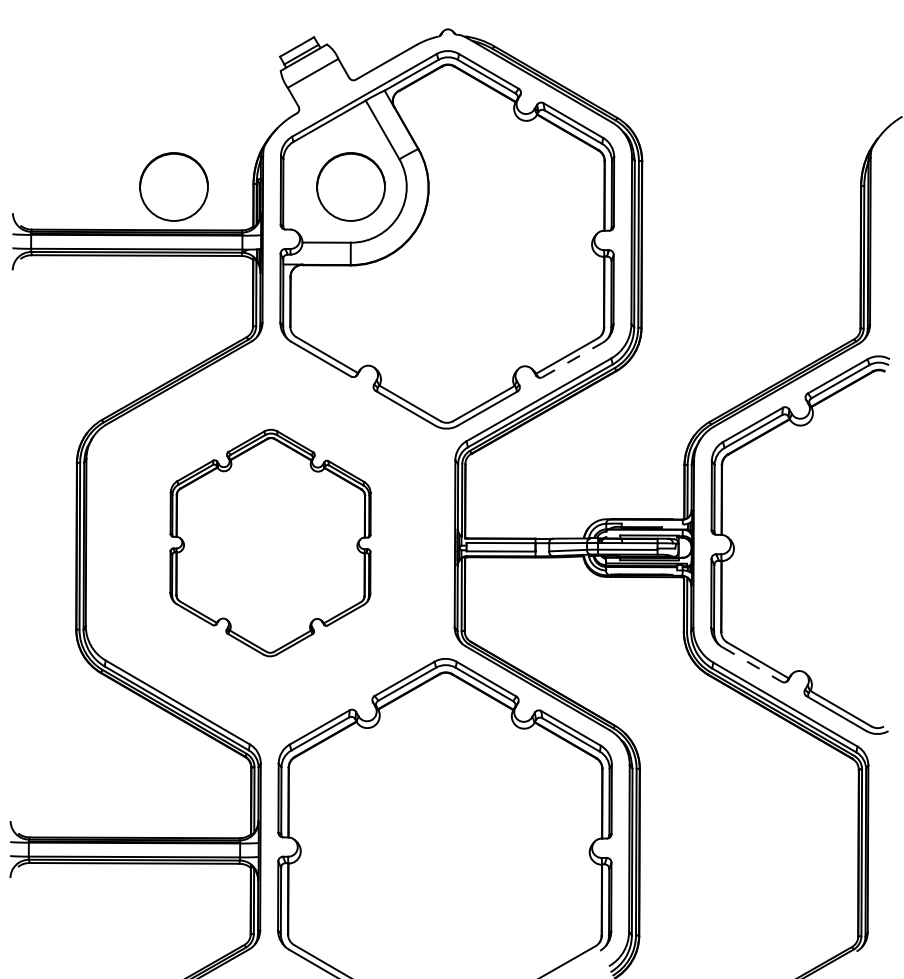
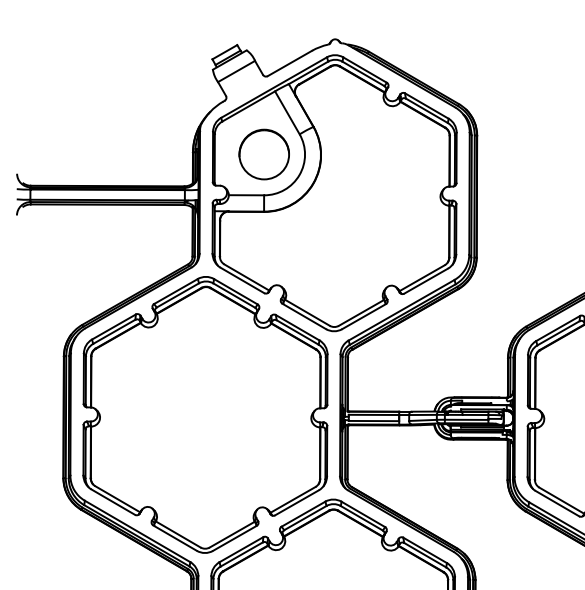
circle: (173, 186) -> (134, 154), removed
line: (572, 360) -> (426, 281), dashed -> solid
part: (270, 542) -> (205, 414), size x1.67
line: (752, 664) -> (557, 503), dashed -> solid

